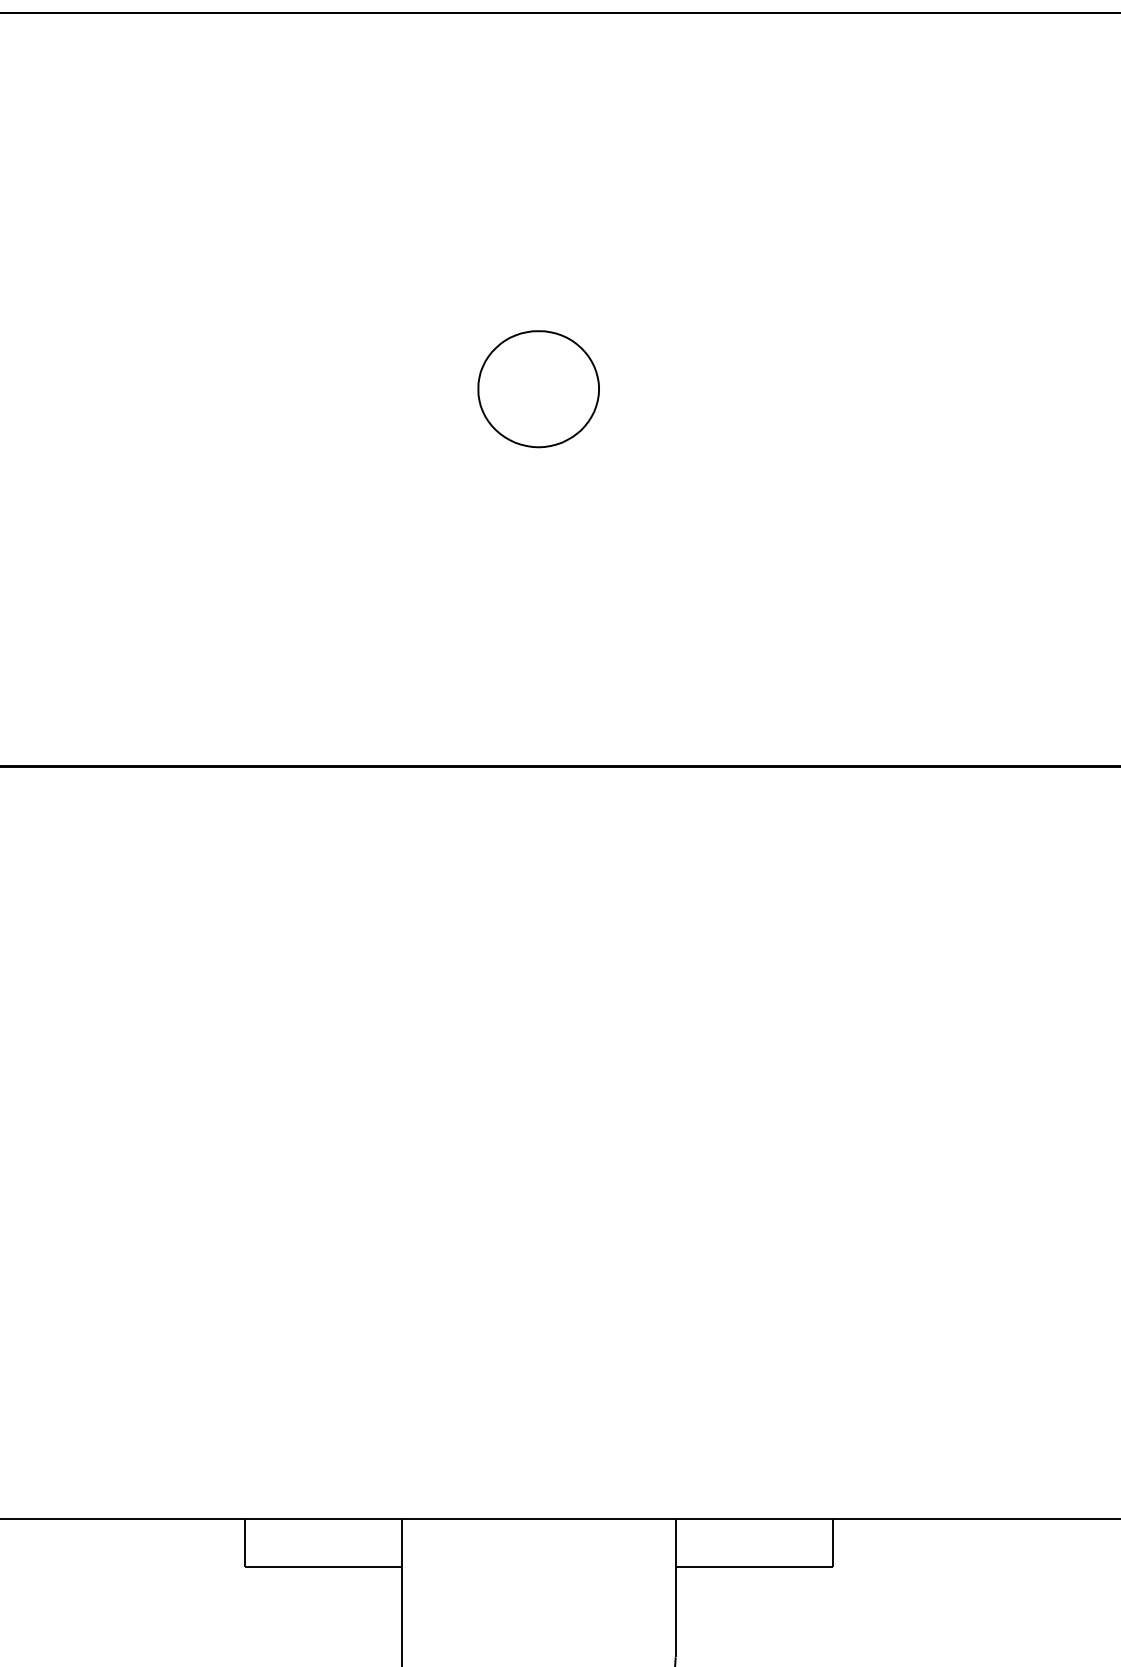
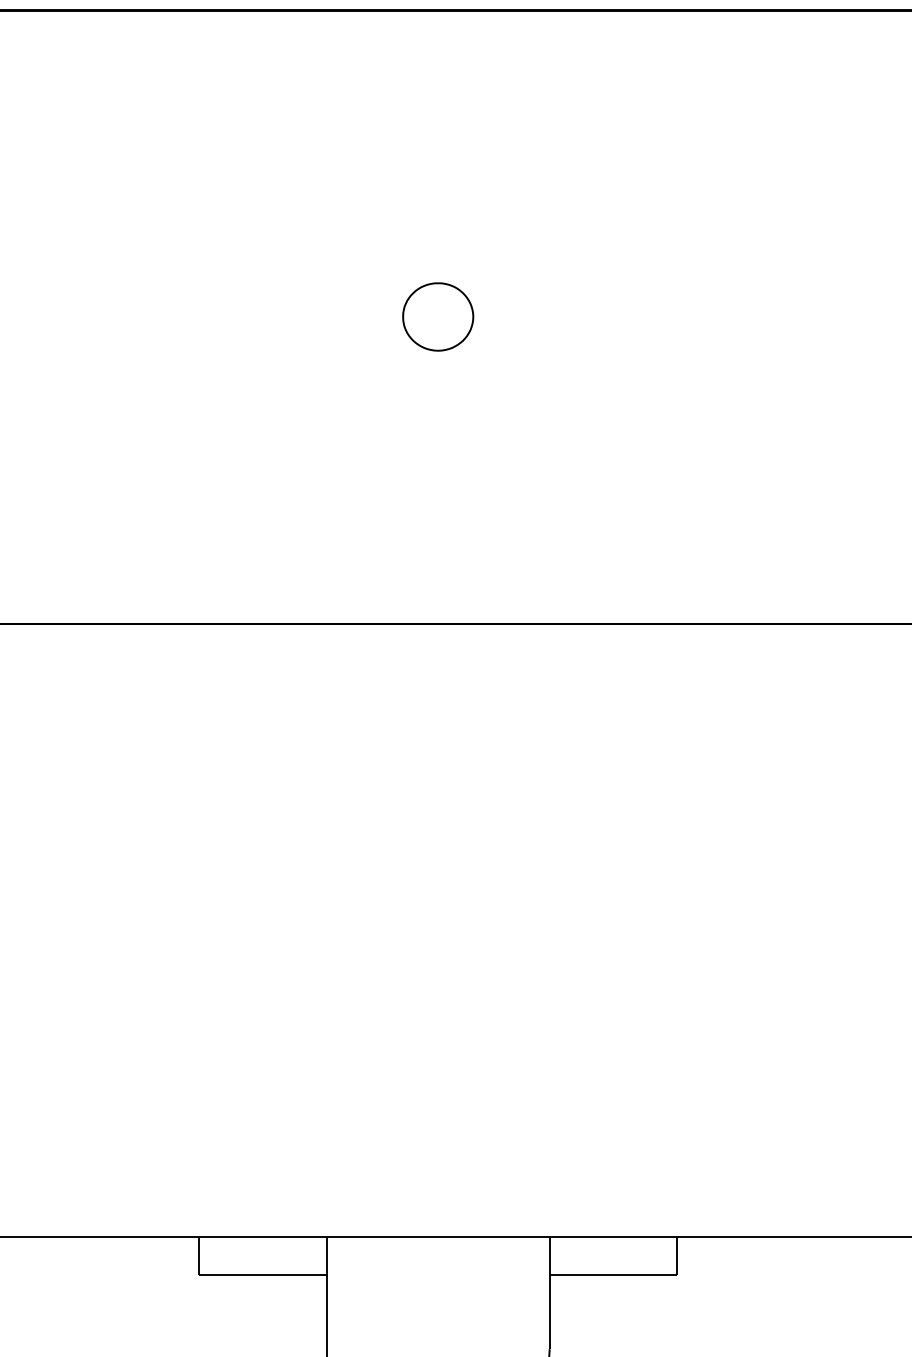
part: (538, 389) -> (438, 317), size x0.71

